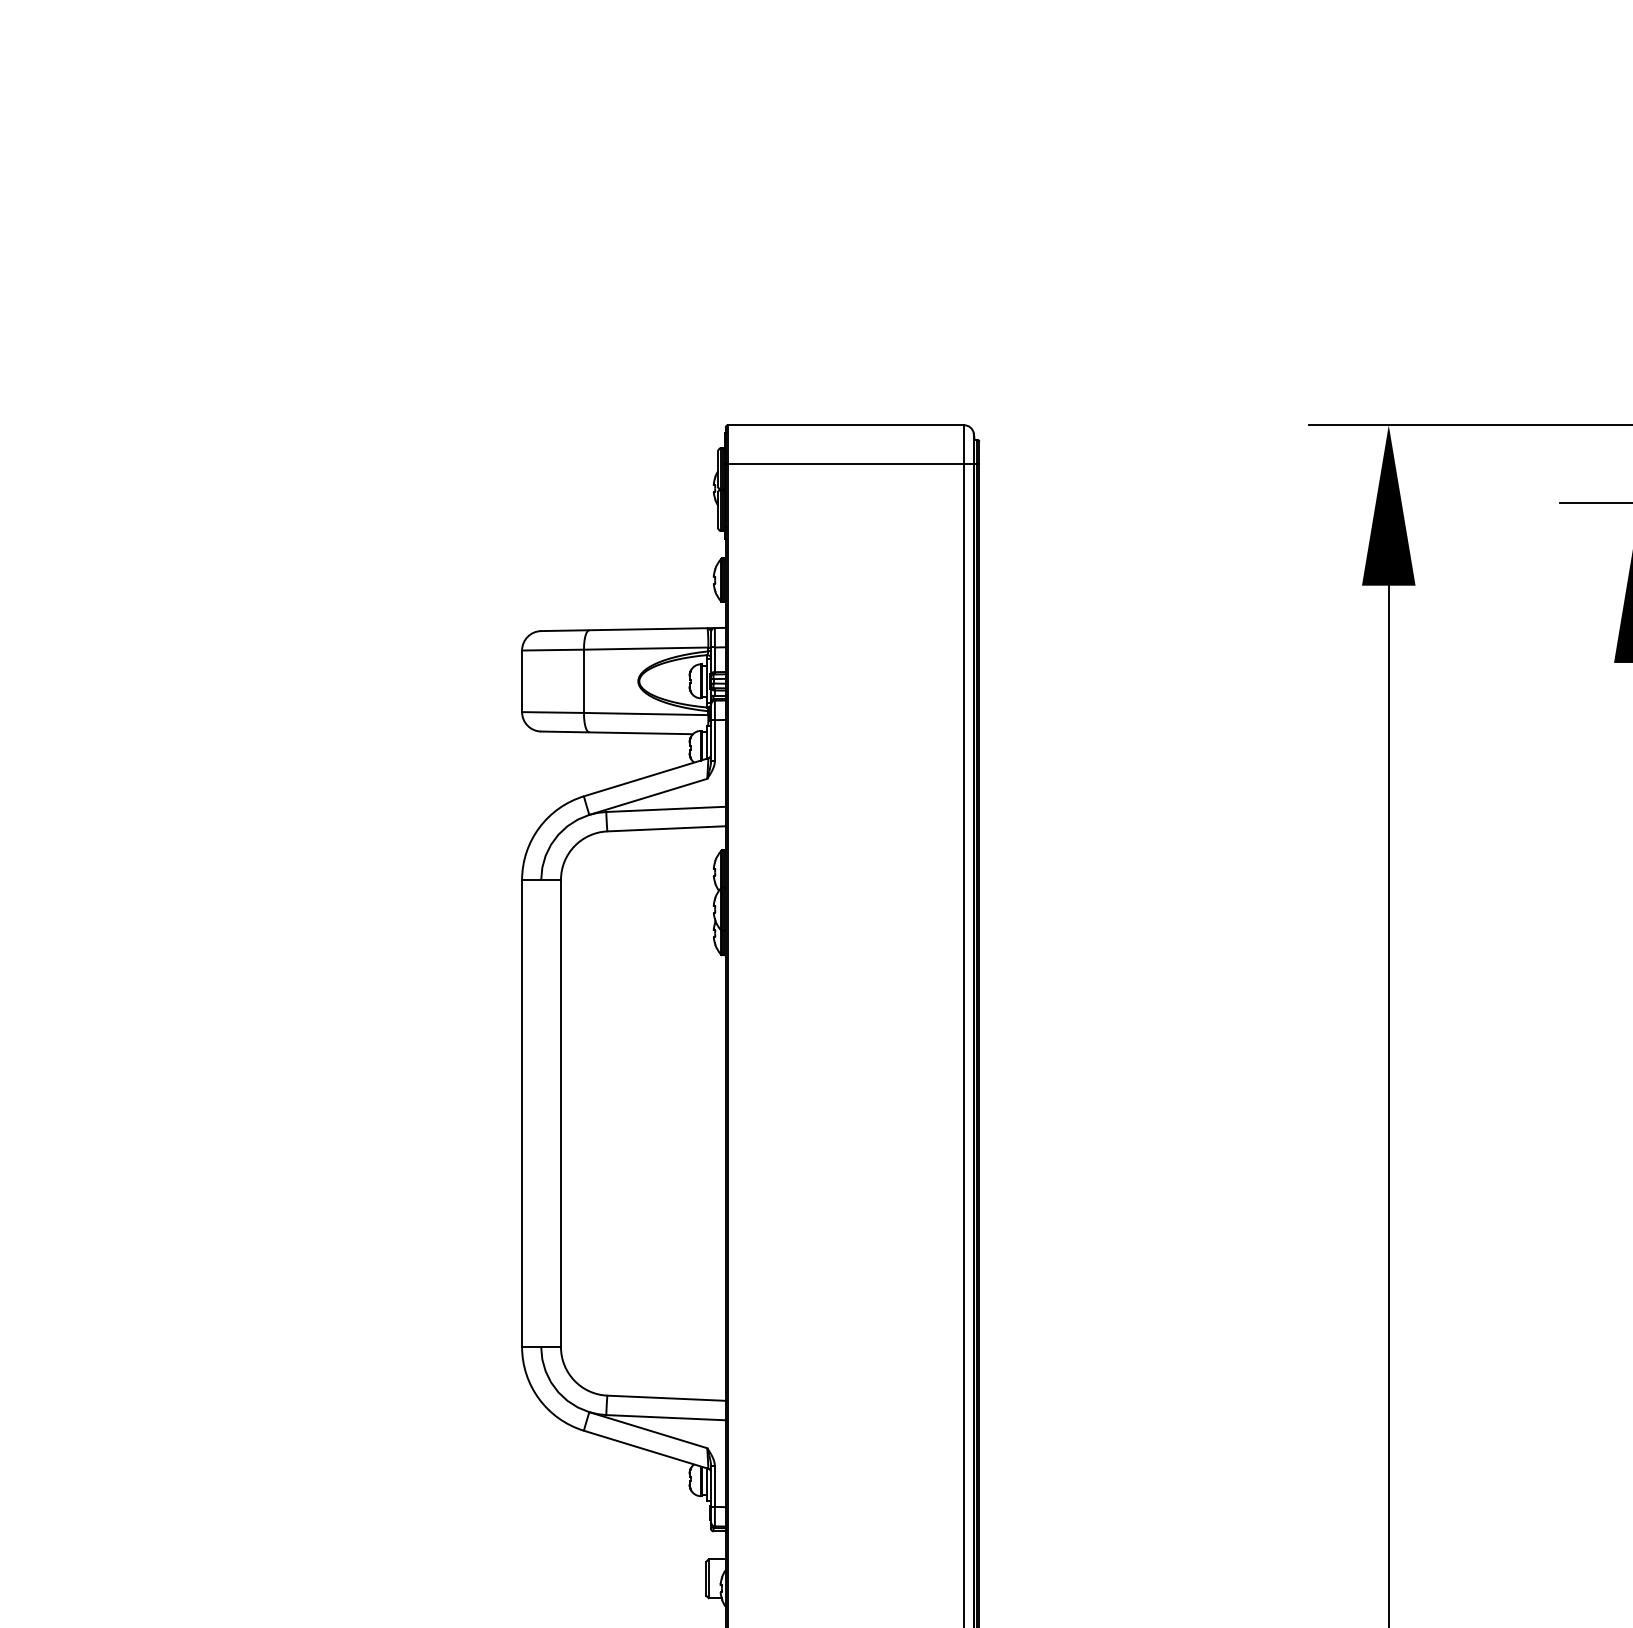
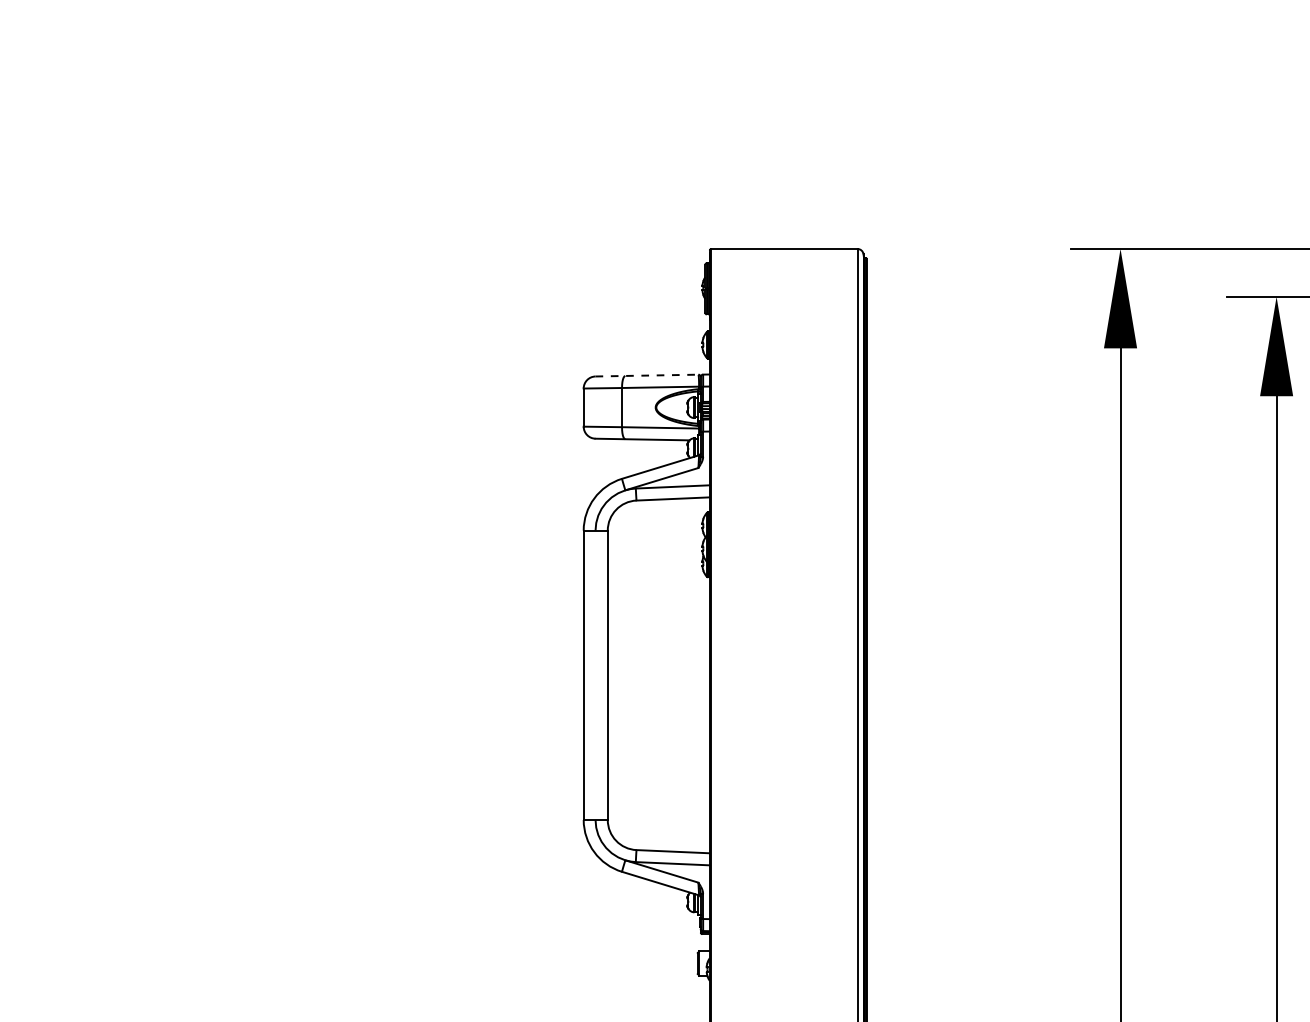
line: (851, 464) -> (787, 273), removed
line: (634, 629) -> (653, 375), solid -> dashed

